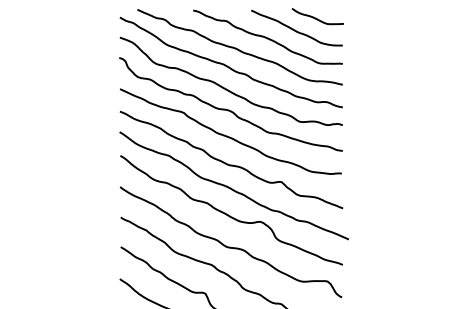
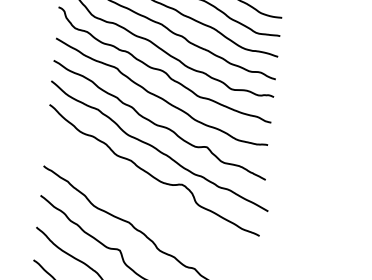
curve: (230, 246) -> (149, 206), removed

